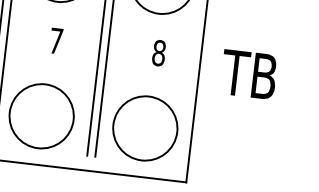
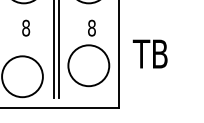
text: (56, 40) -> (26, 27), 7 -> 8
text: (247, 73) -> (149, 53), moved
circle: (144, 128) -> (88, 65), moved

